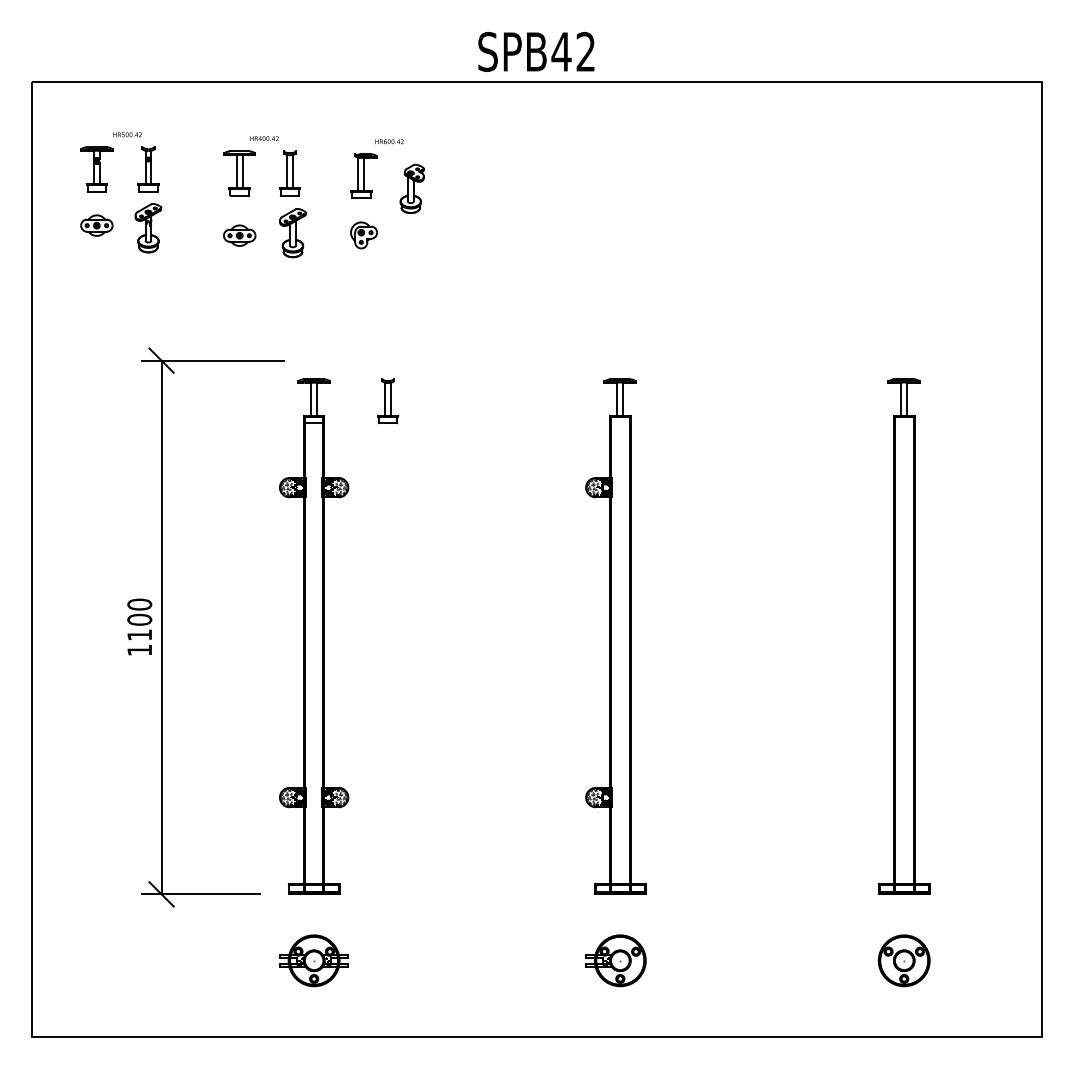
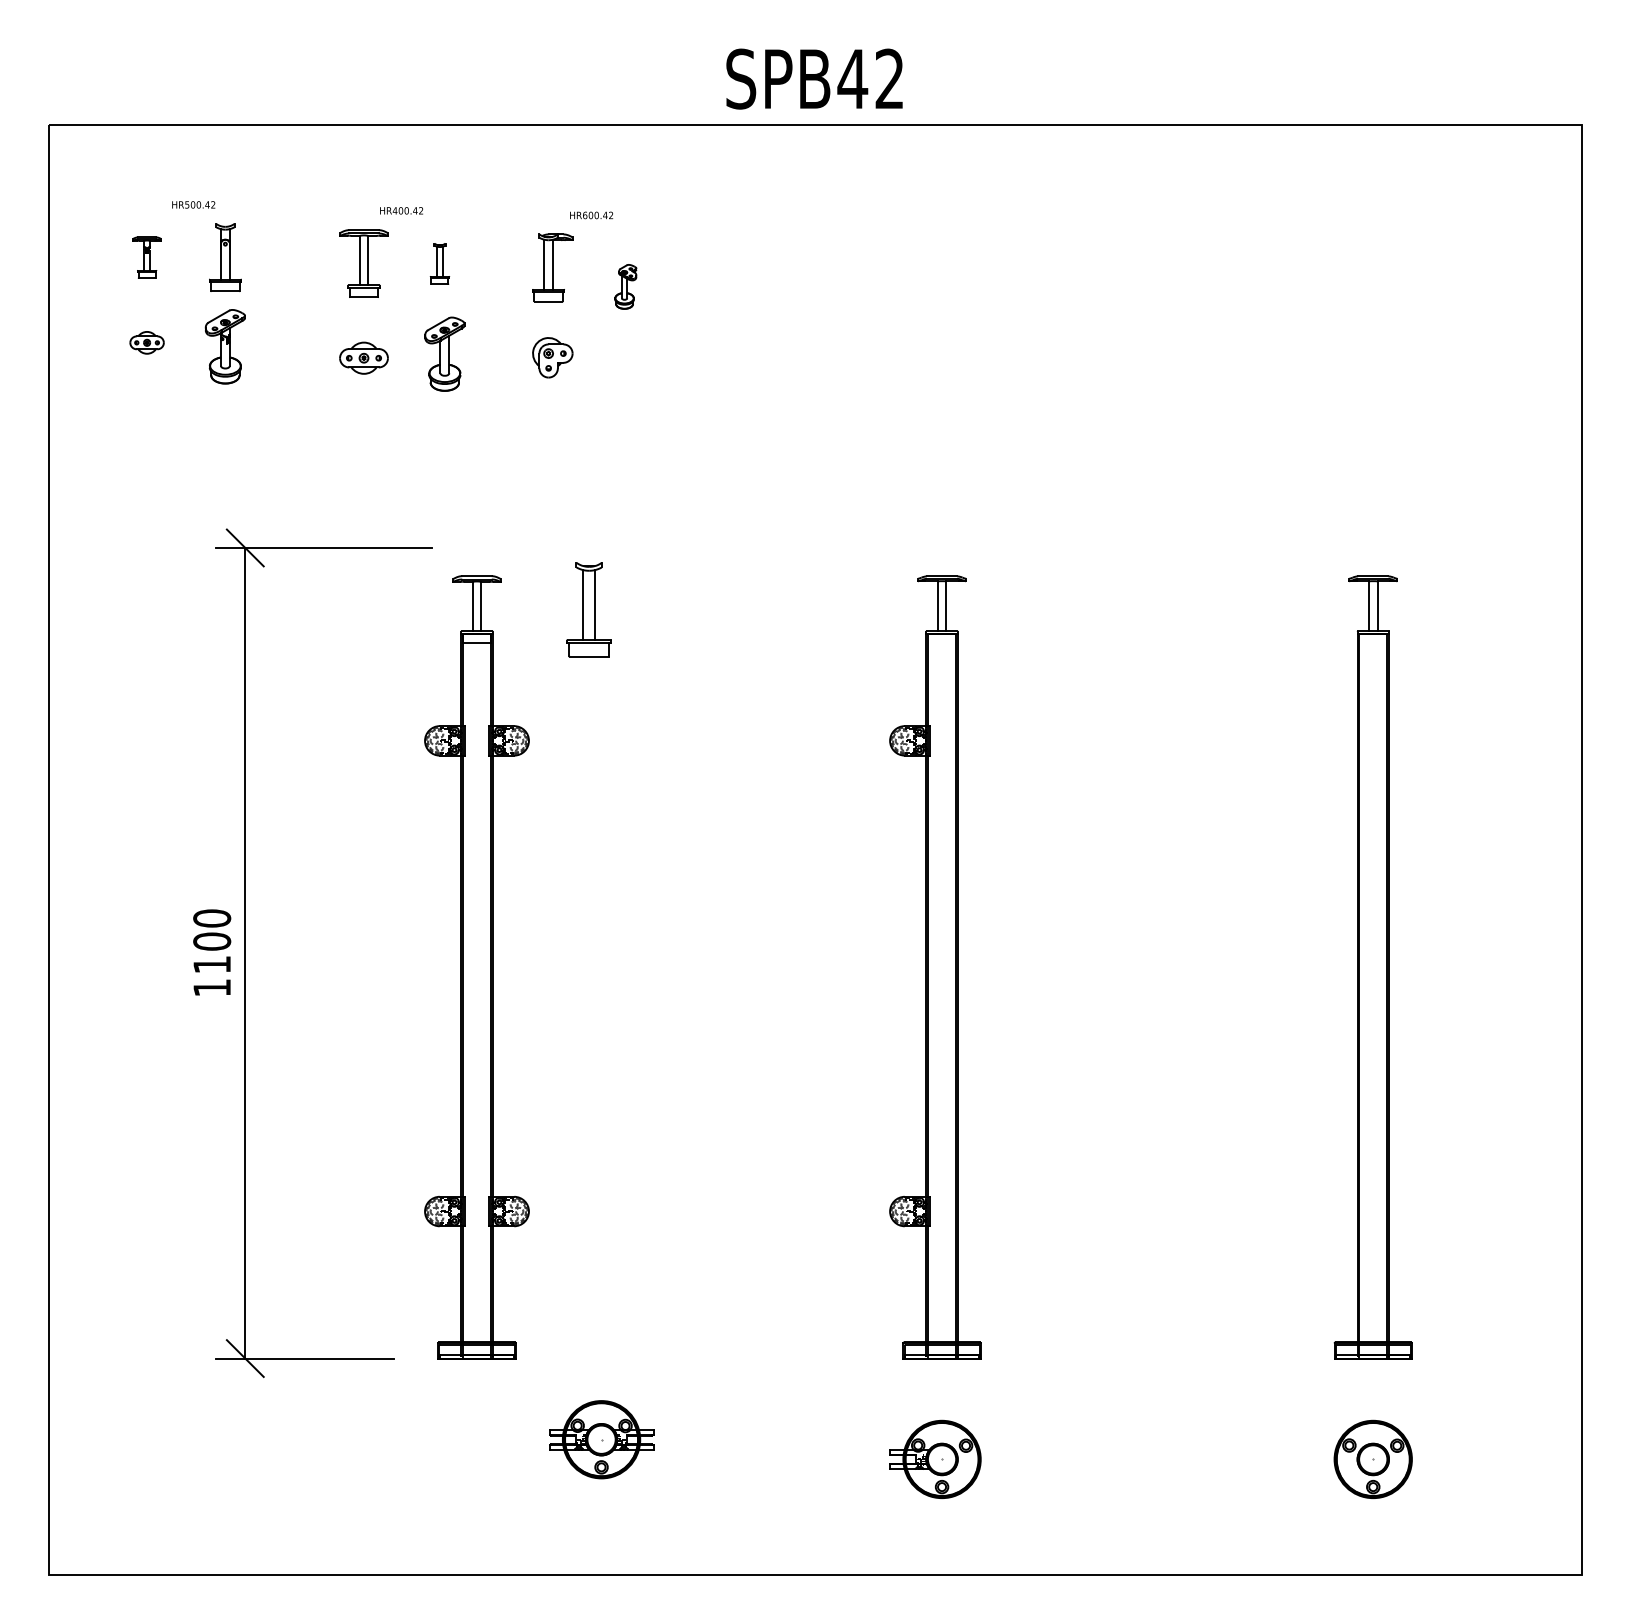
part: (96, 169) -> (146, 257), size x0.6
part: (289, 173) -> (439, 263), size x0.6
part: (411, 188) -> (624, 286), size x0.6
part: (96, 225) -> (146, 342), size x0.7
part: (388, 401) -> (589, 609), size x1.4
part: (313, 960) -> (600, 1439), moved

